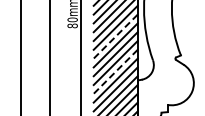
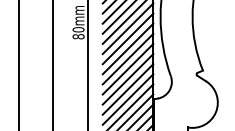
line: (115, 36) -> (127, 48), dashed -> solid
line: (115, 72) -> (127, 90), dashed -> solid

